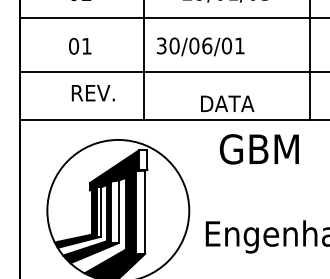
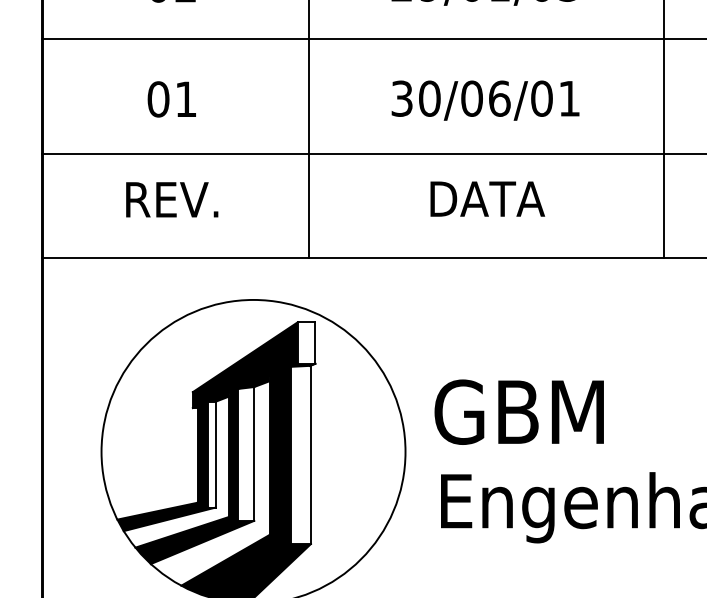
text: (200, 46) -> (485, 99), moved
text: (92, 93) -> (170, 200), moved
text: (227, 103) -> (487, 198), moved
text: (258, 149) -> (517, 412), moved

